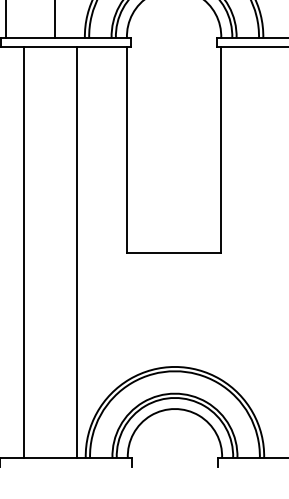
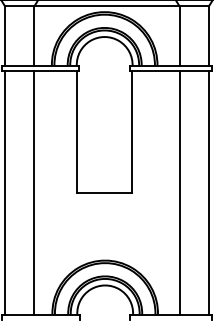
line: (25, 251) -> (5, 192), moved
line: (77, 251) -> (34, 192), moved

